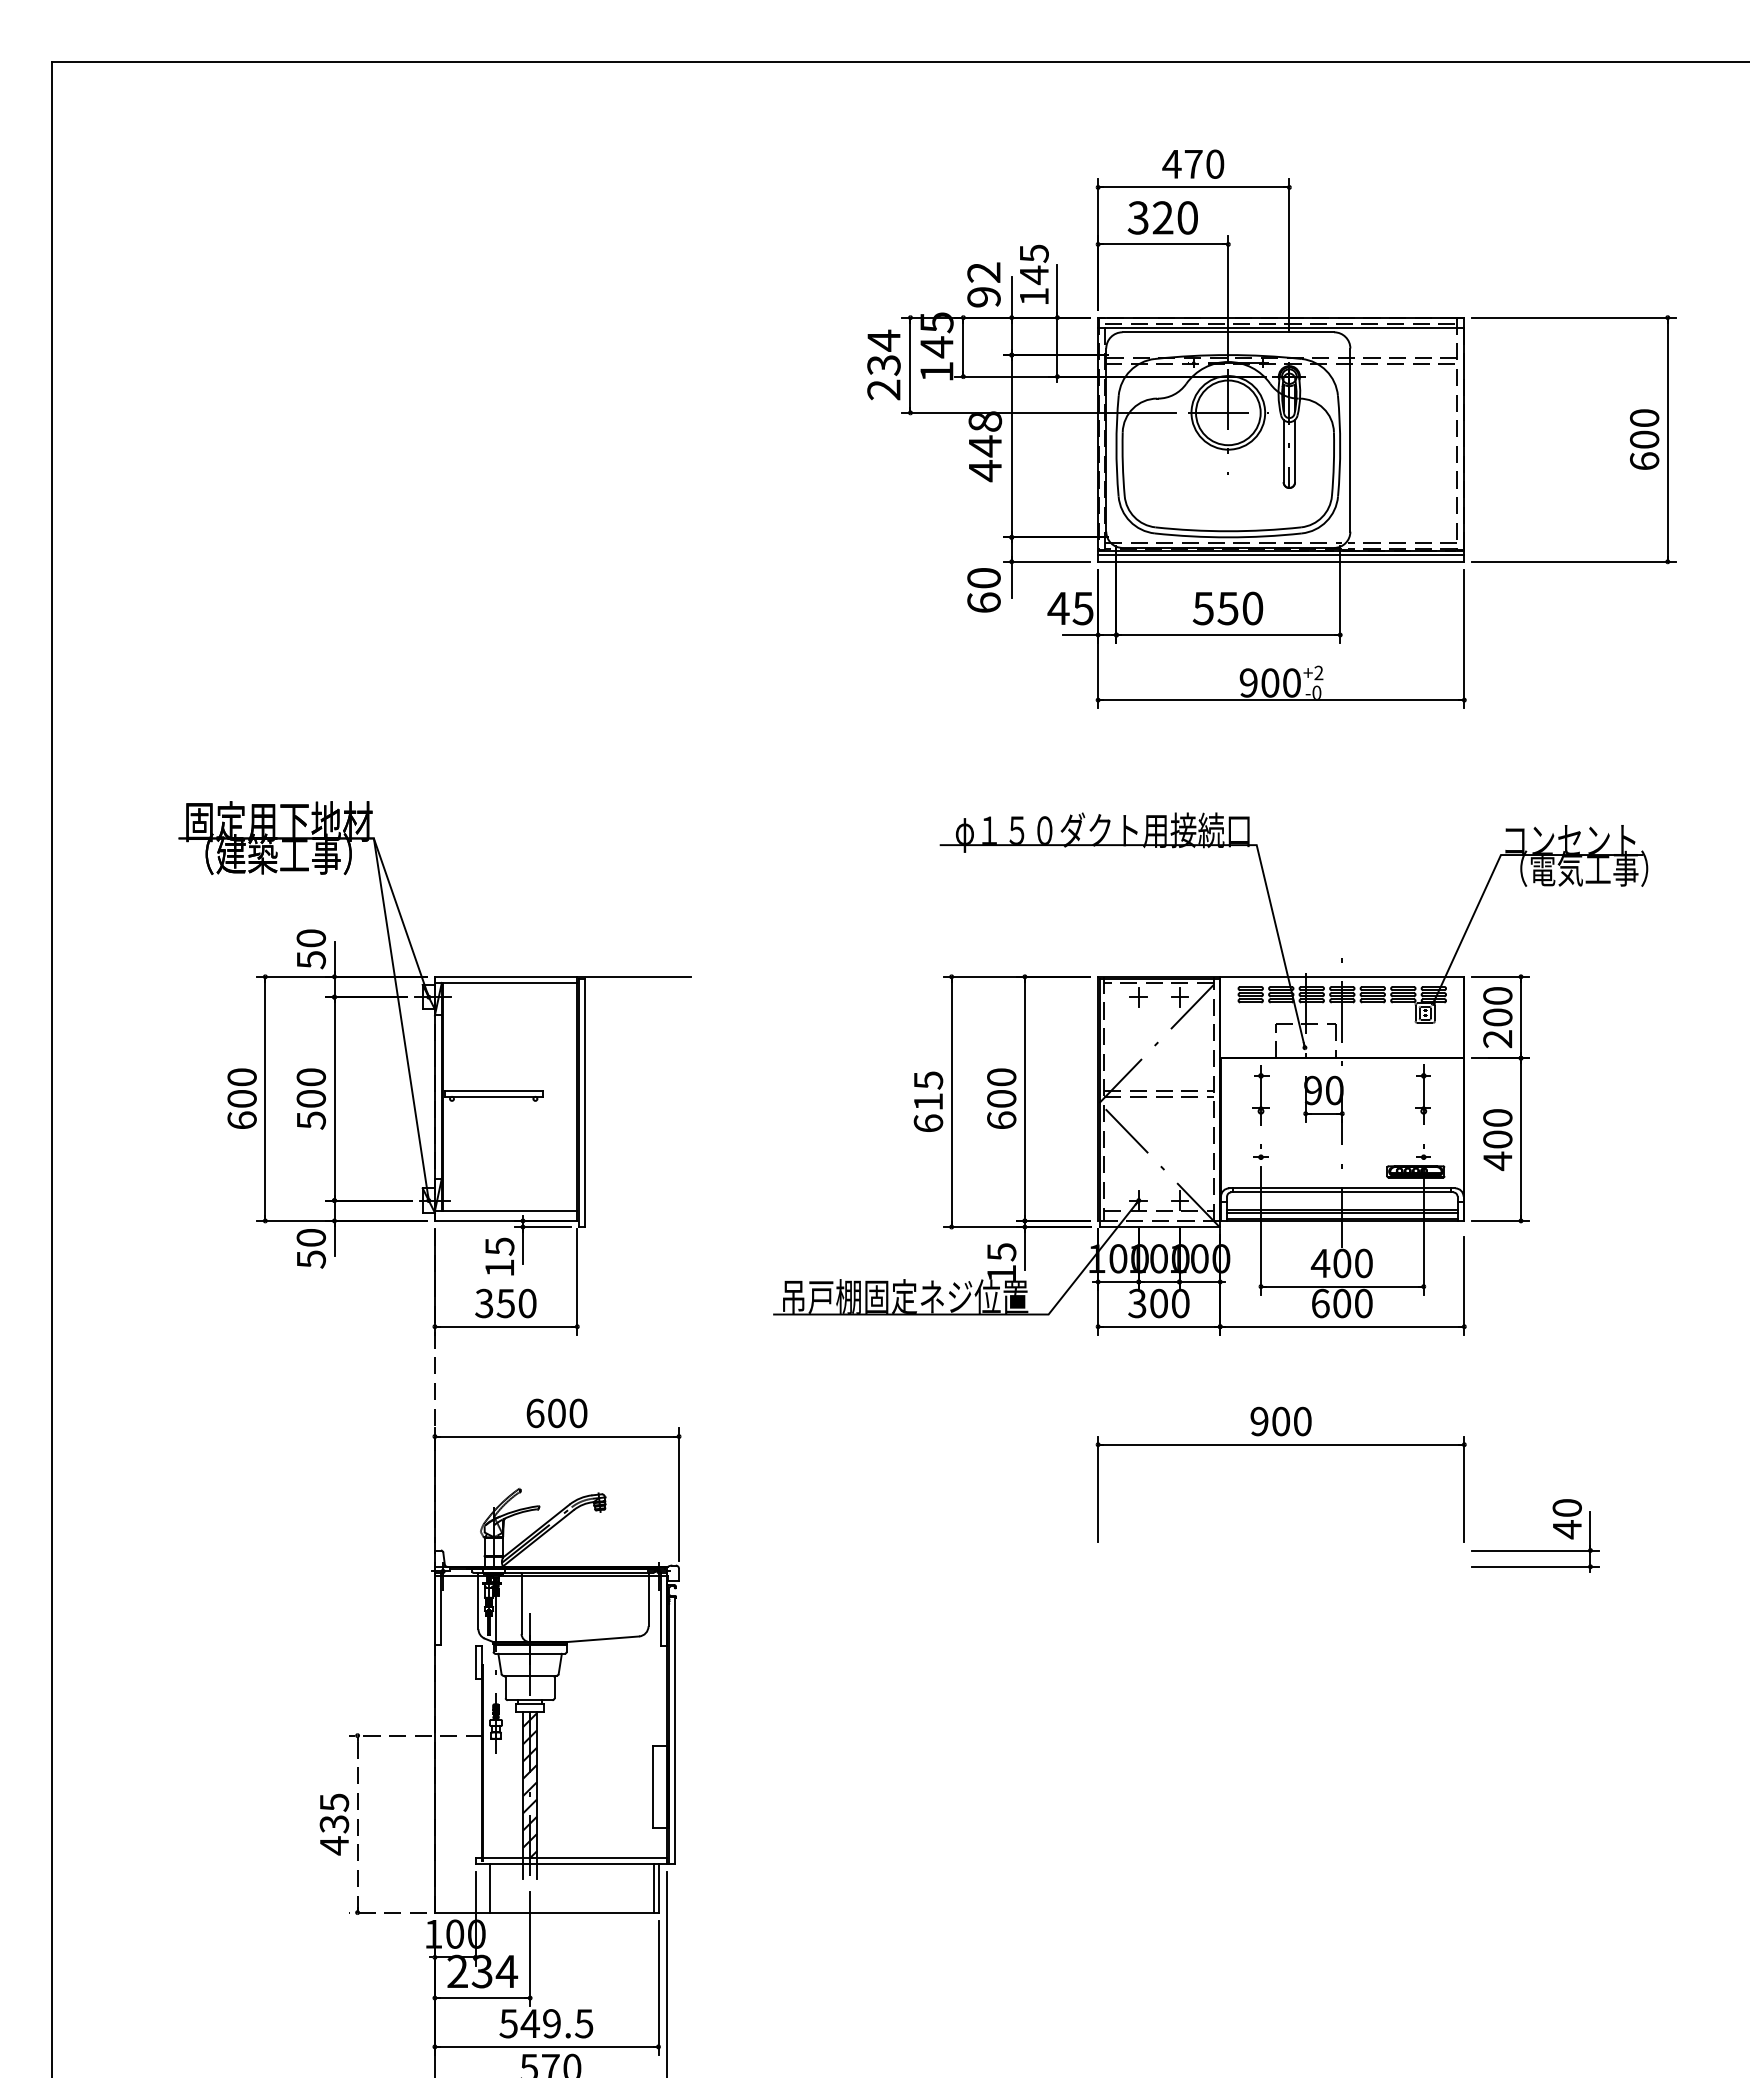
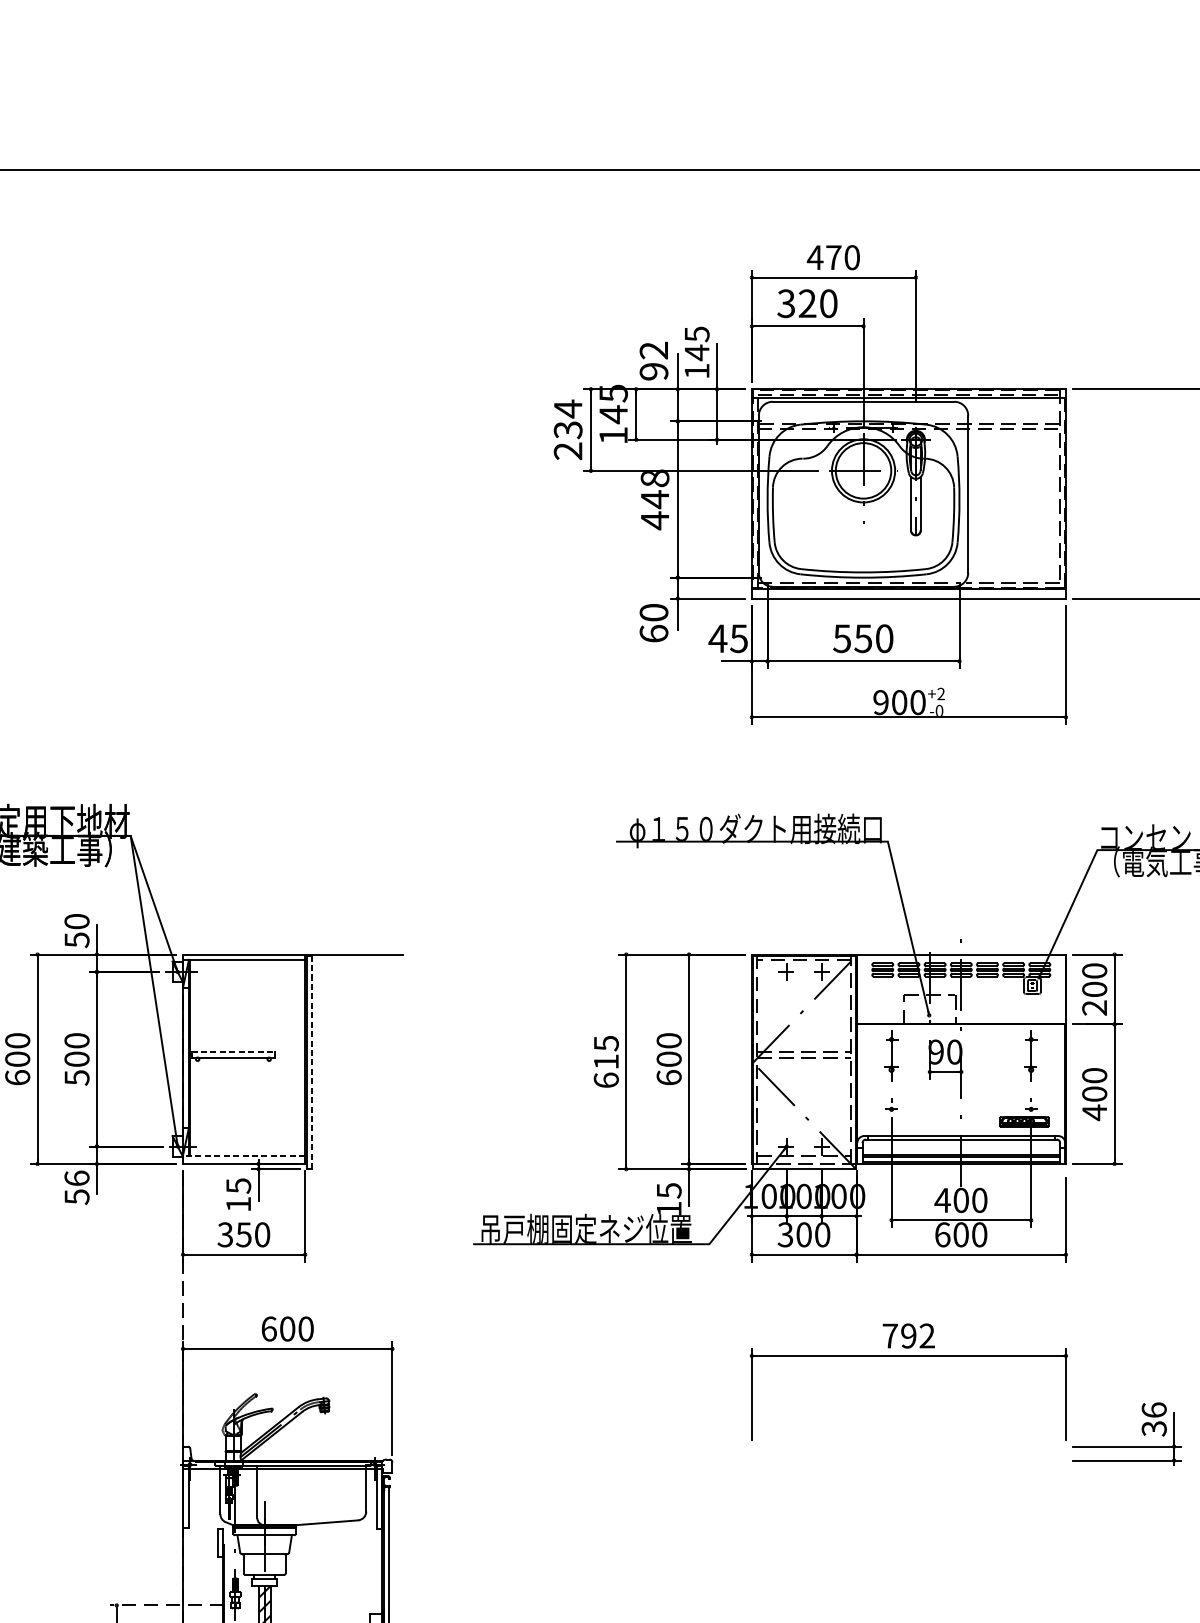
line: (1281, 555) -> (909, 593), removed
line: (493, 1090) -> (233, 1052), solid -> dashed
line: (585, 1102) -> (312, 1062), solid -> dashed
line: (505, 1211) -> (243, 1155), solid -> dashed
text: (310, 1237) -> (76, 1178), 50 -> 56
text: (1280, 1421) -> (908, 1335), 900 -> 792
text: (1566, 1518) -> (1153, 1419), 40 -> 36

